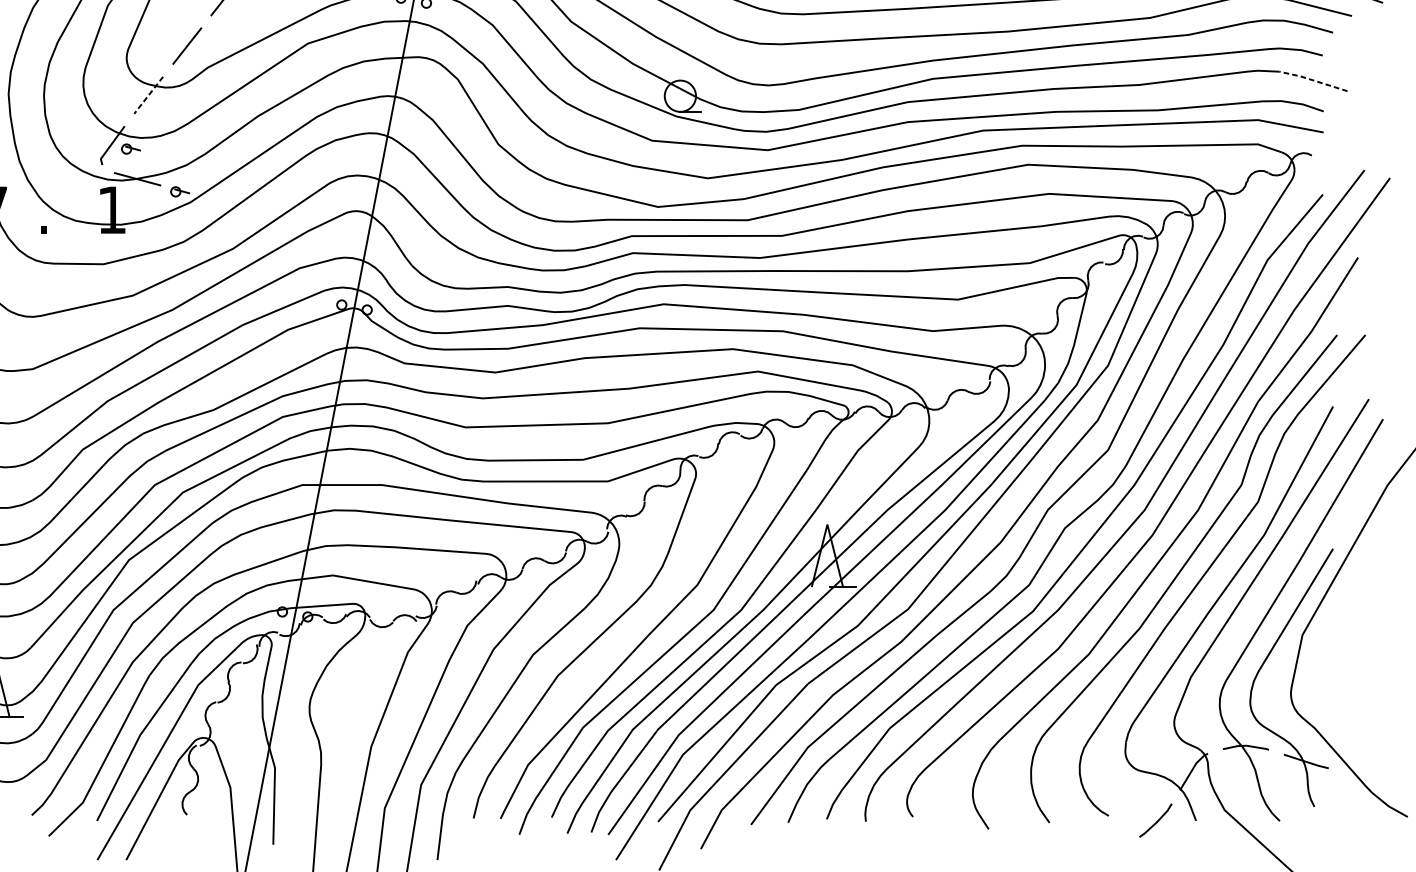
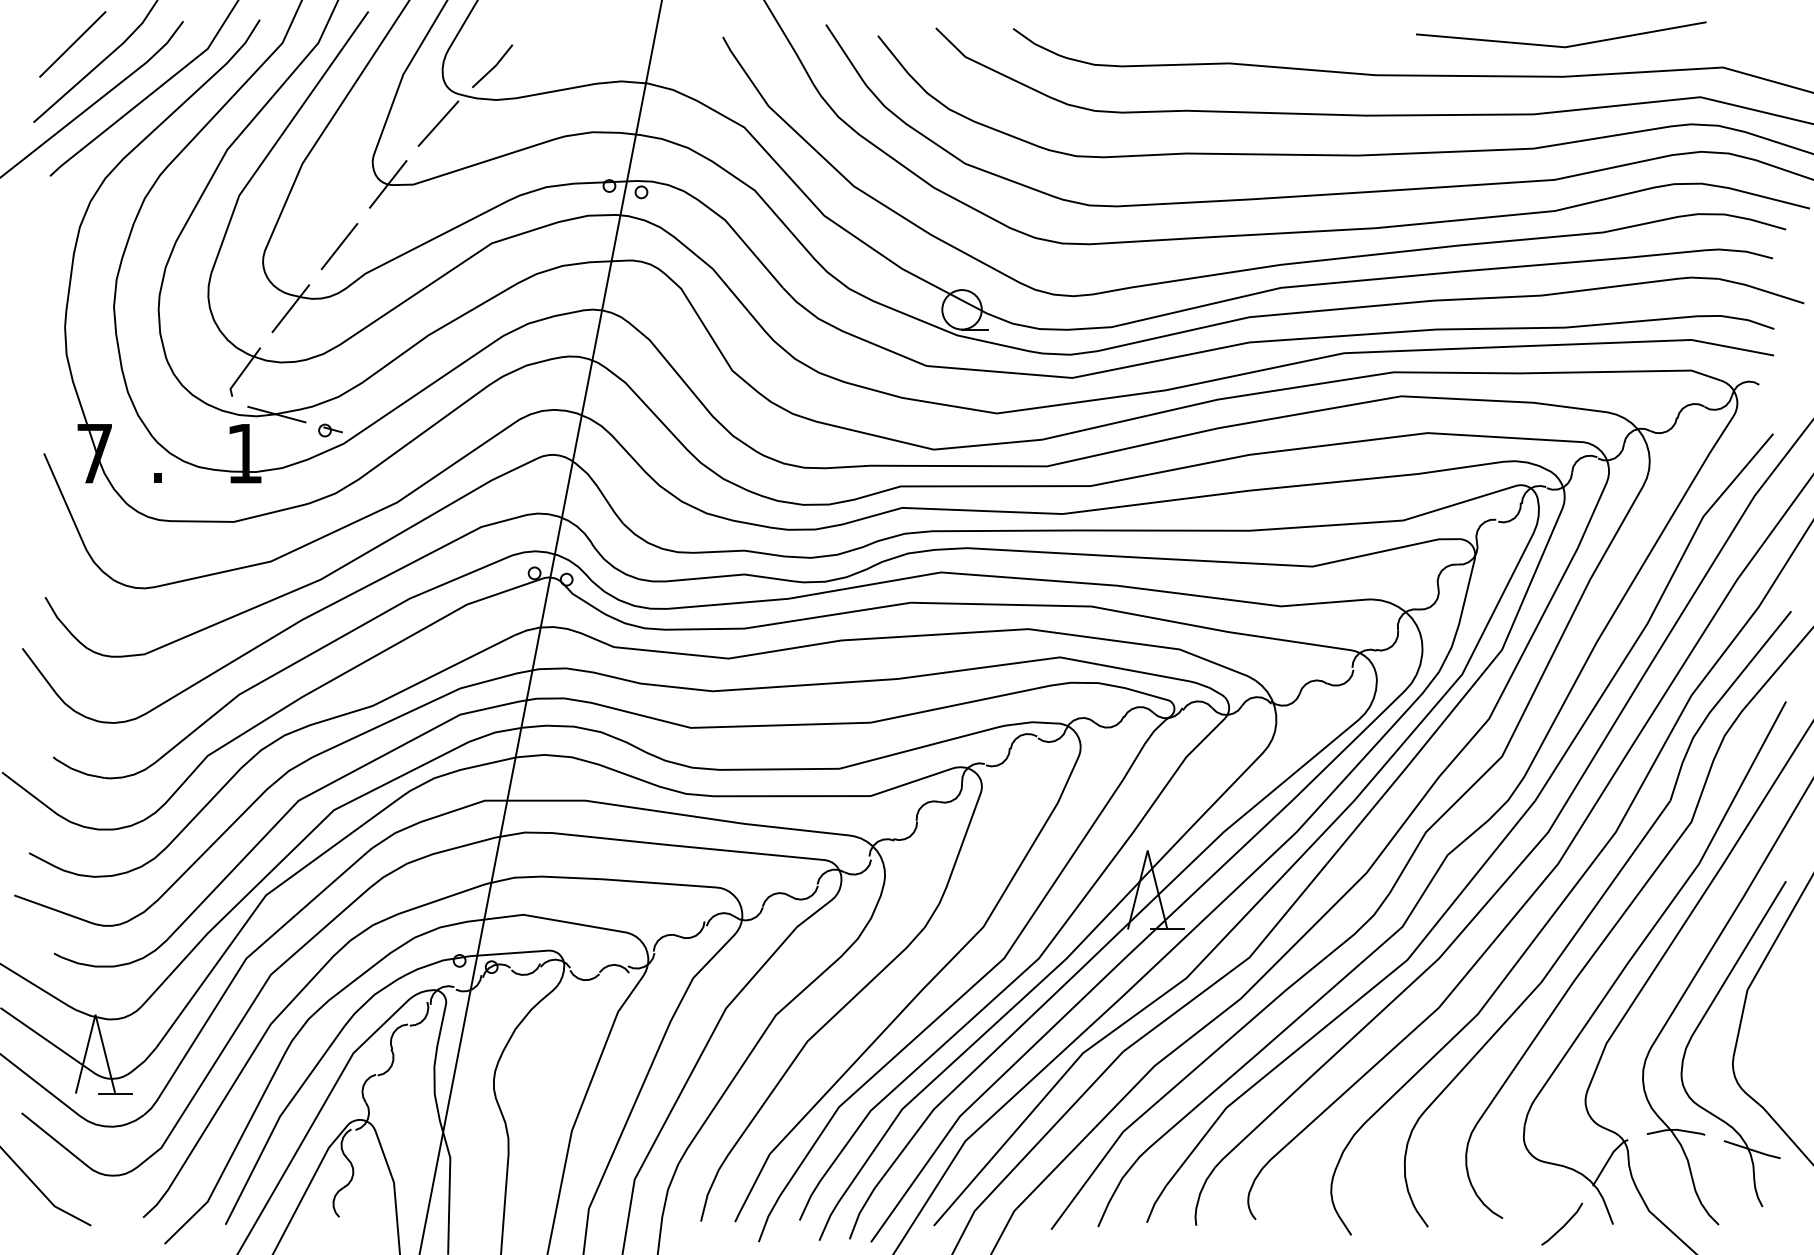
line: (1312, 80) -> (1760, 289), dashed -> solid
line: (148, 95) -> (290, 308), dashed -> solid
part: (131, 149) -> (268, 376), removed

